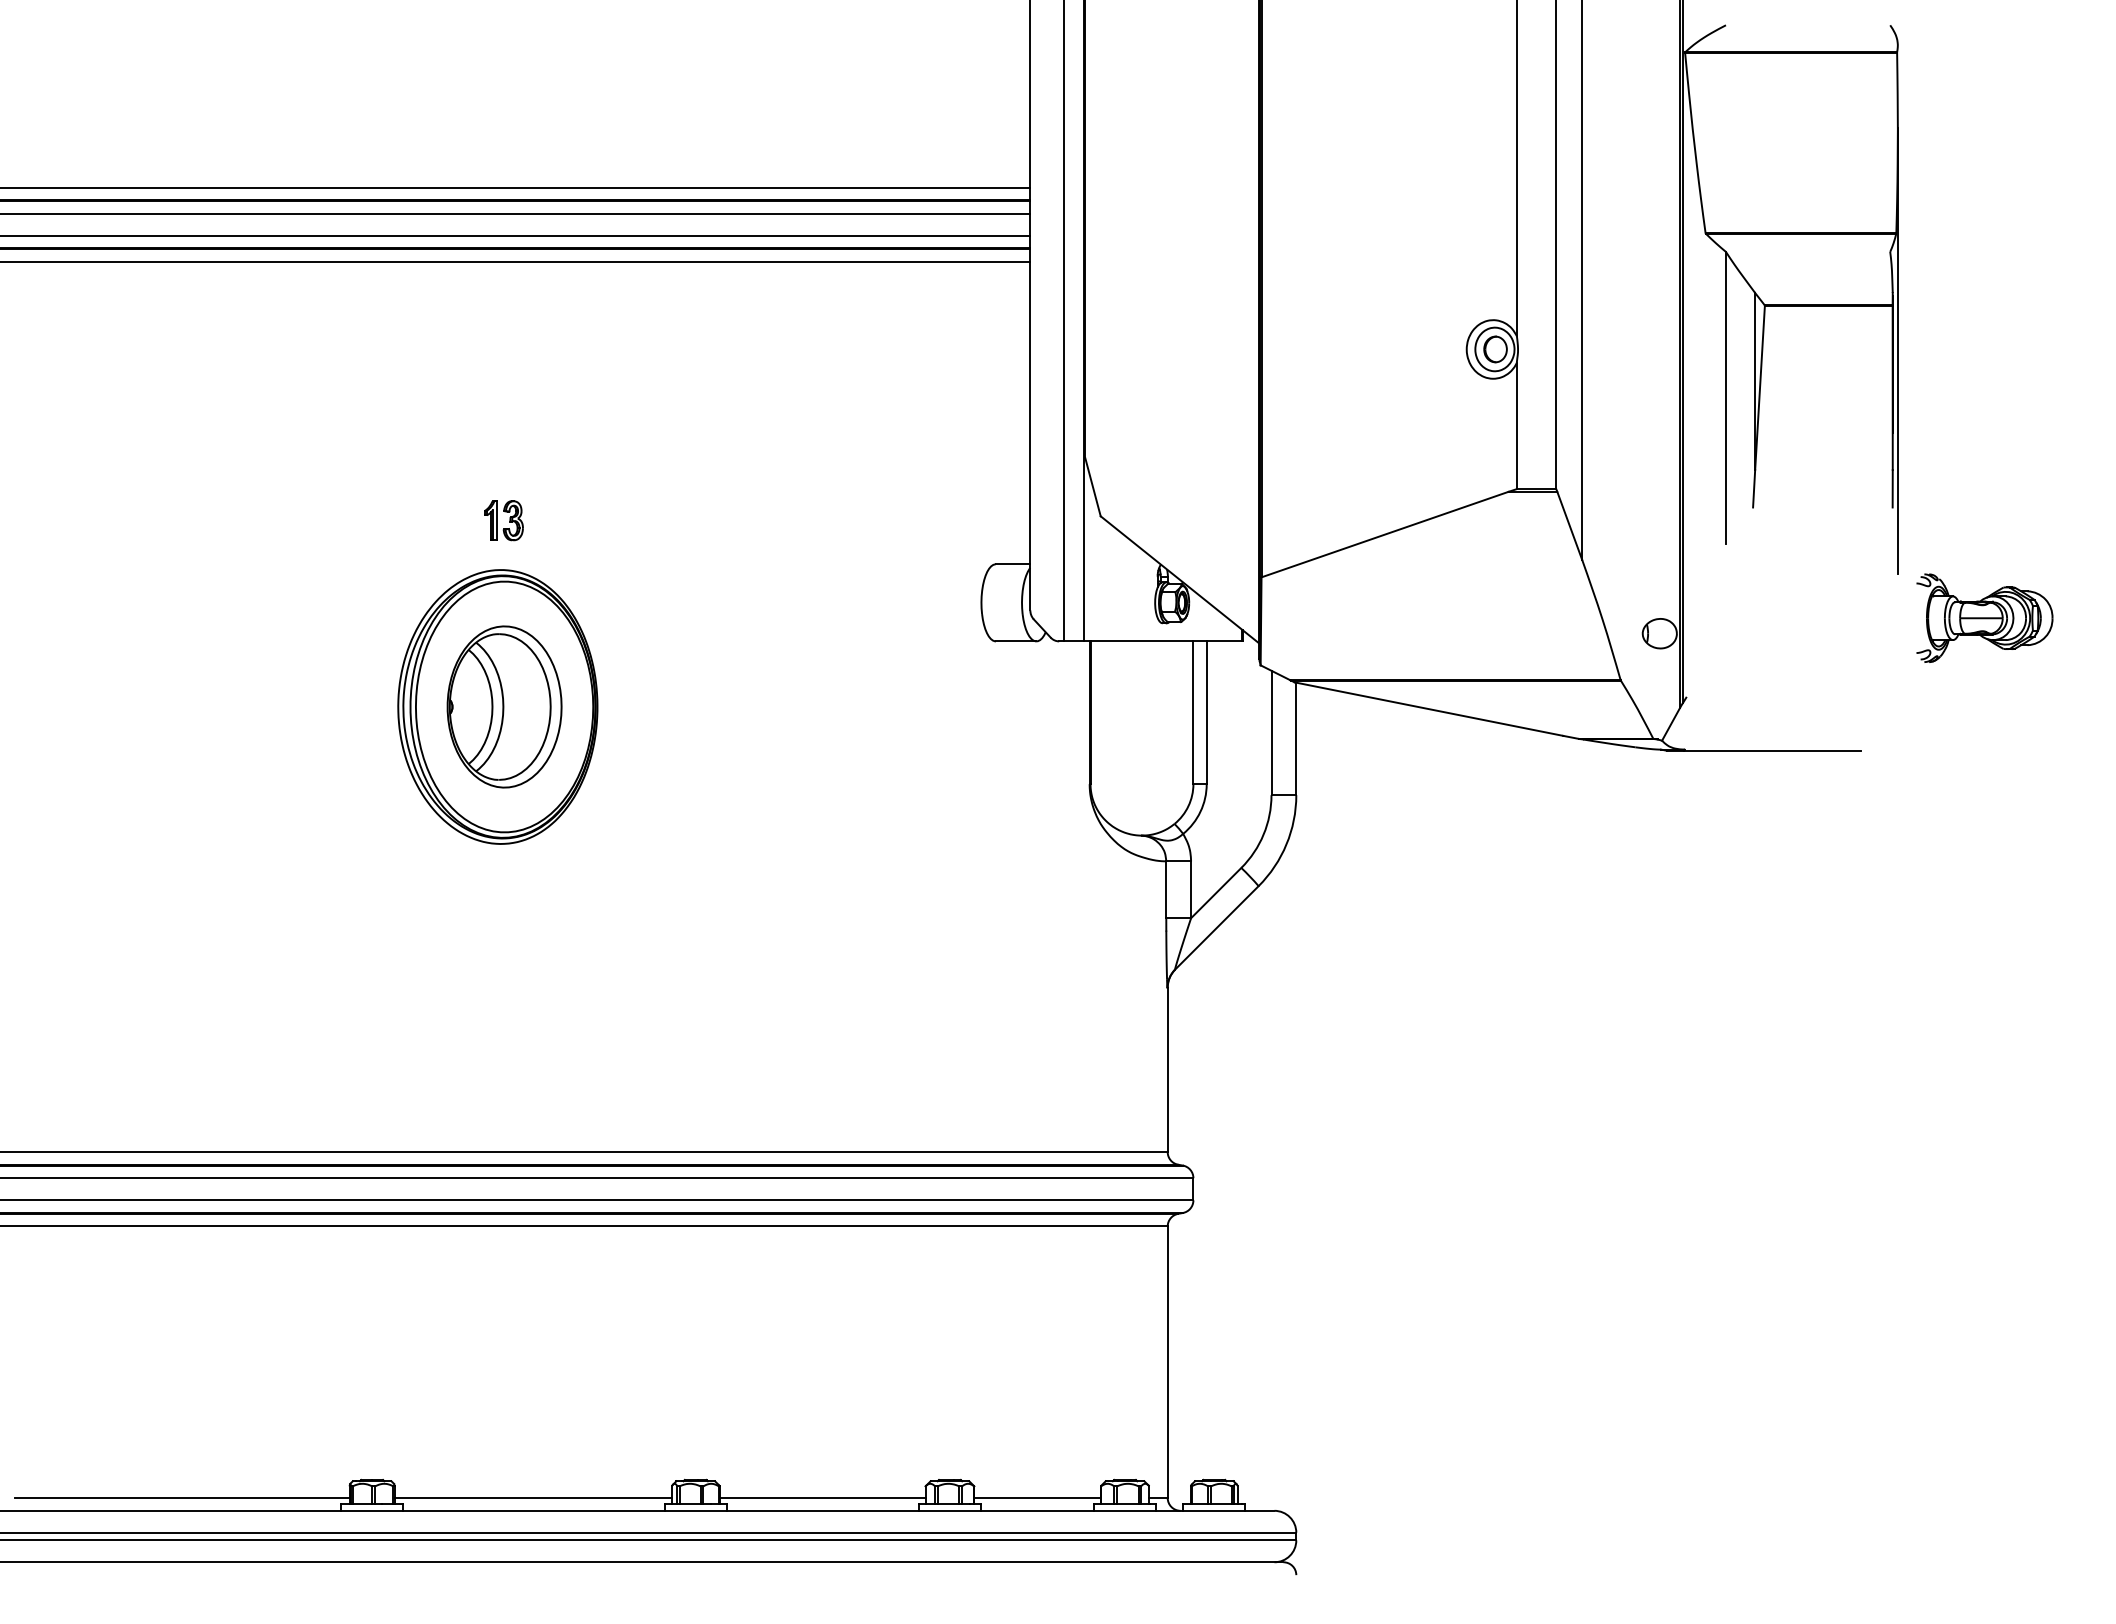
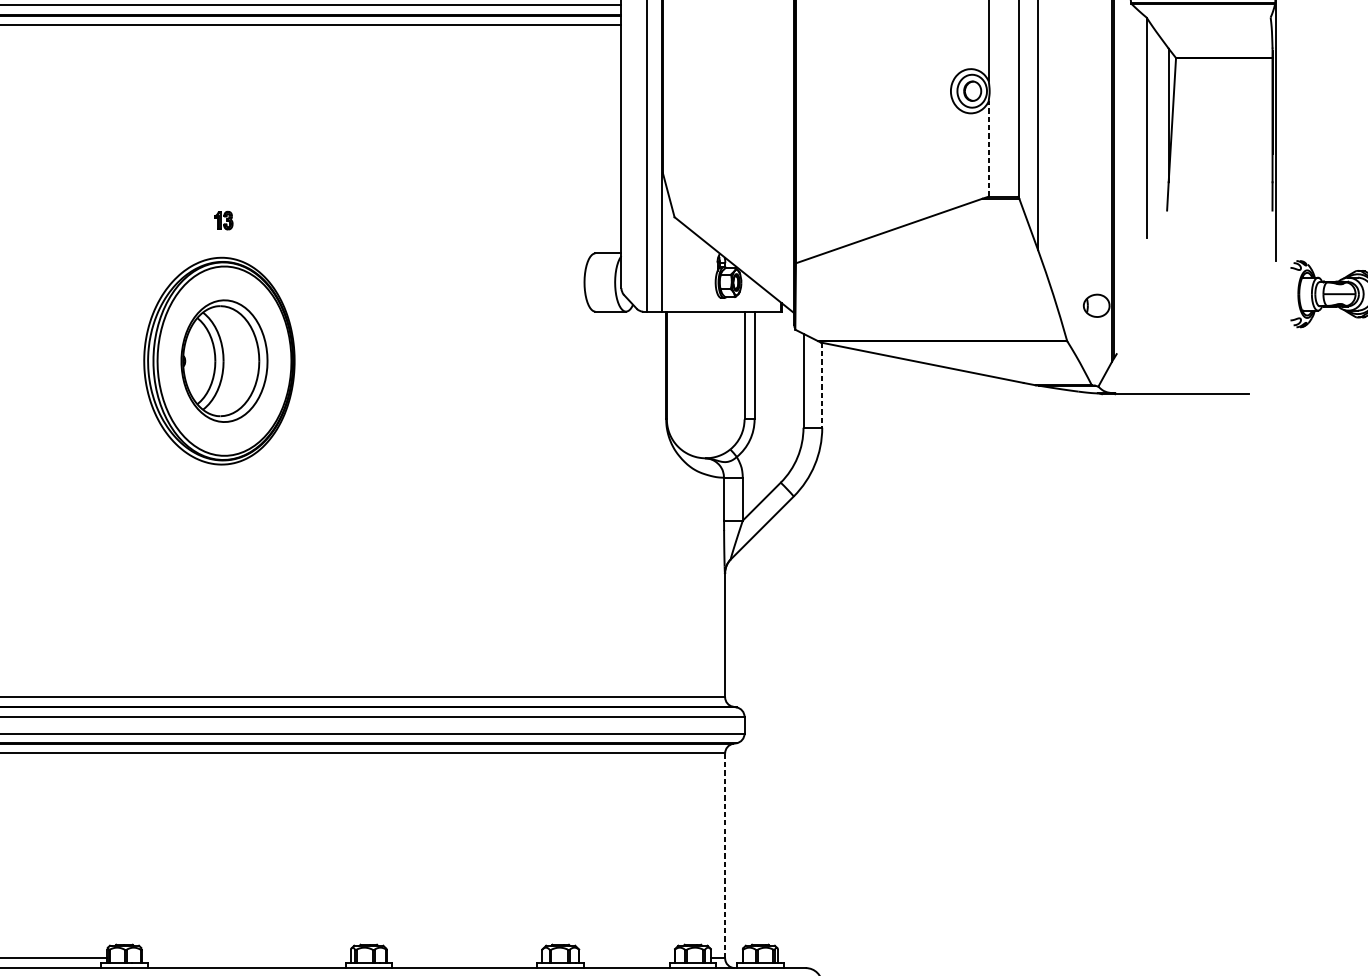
line: (1516, 425) -> (988, 148), solid -> dashed
part: (503, 520) -> (223, 220), size x0.6
line: (1296, 739) -> (822, 385), solid -> dashed
line: (1167, 1362) -> (724, 856), solid -> dashed
line: (532, 1497) -> (245, 958), removed
line: (822, 1497) -> (464, 958), removed
line: (1037, 1497) -> (626, 958), removed

